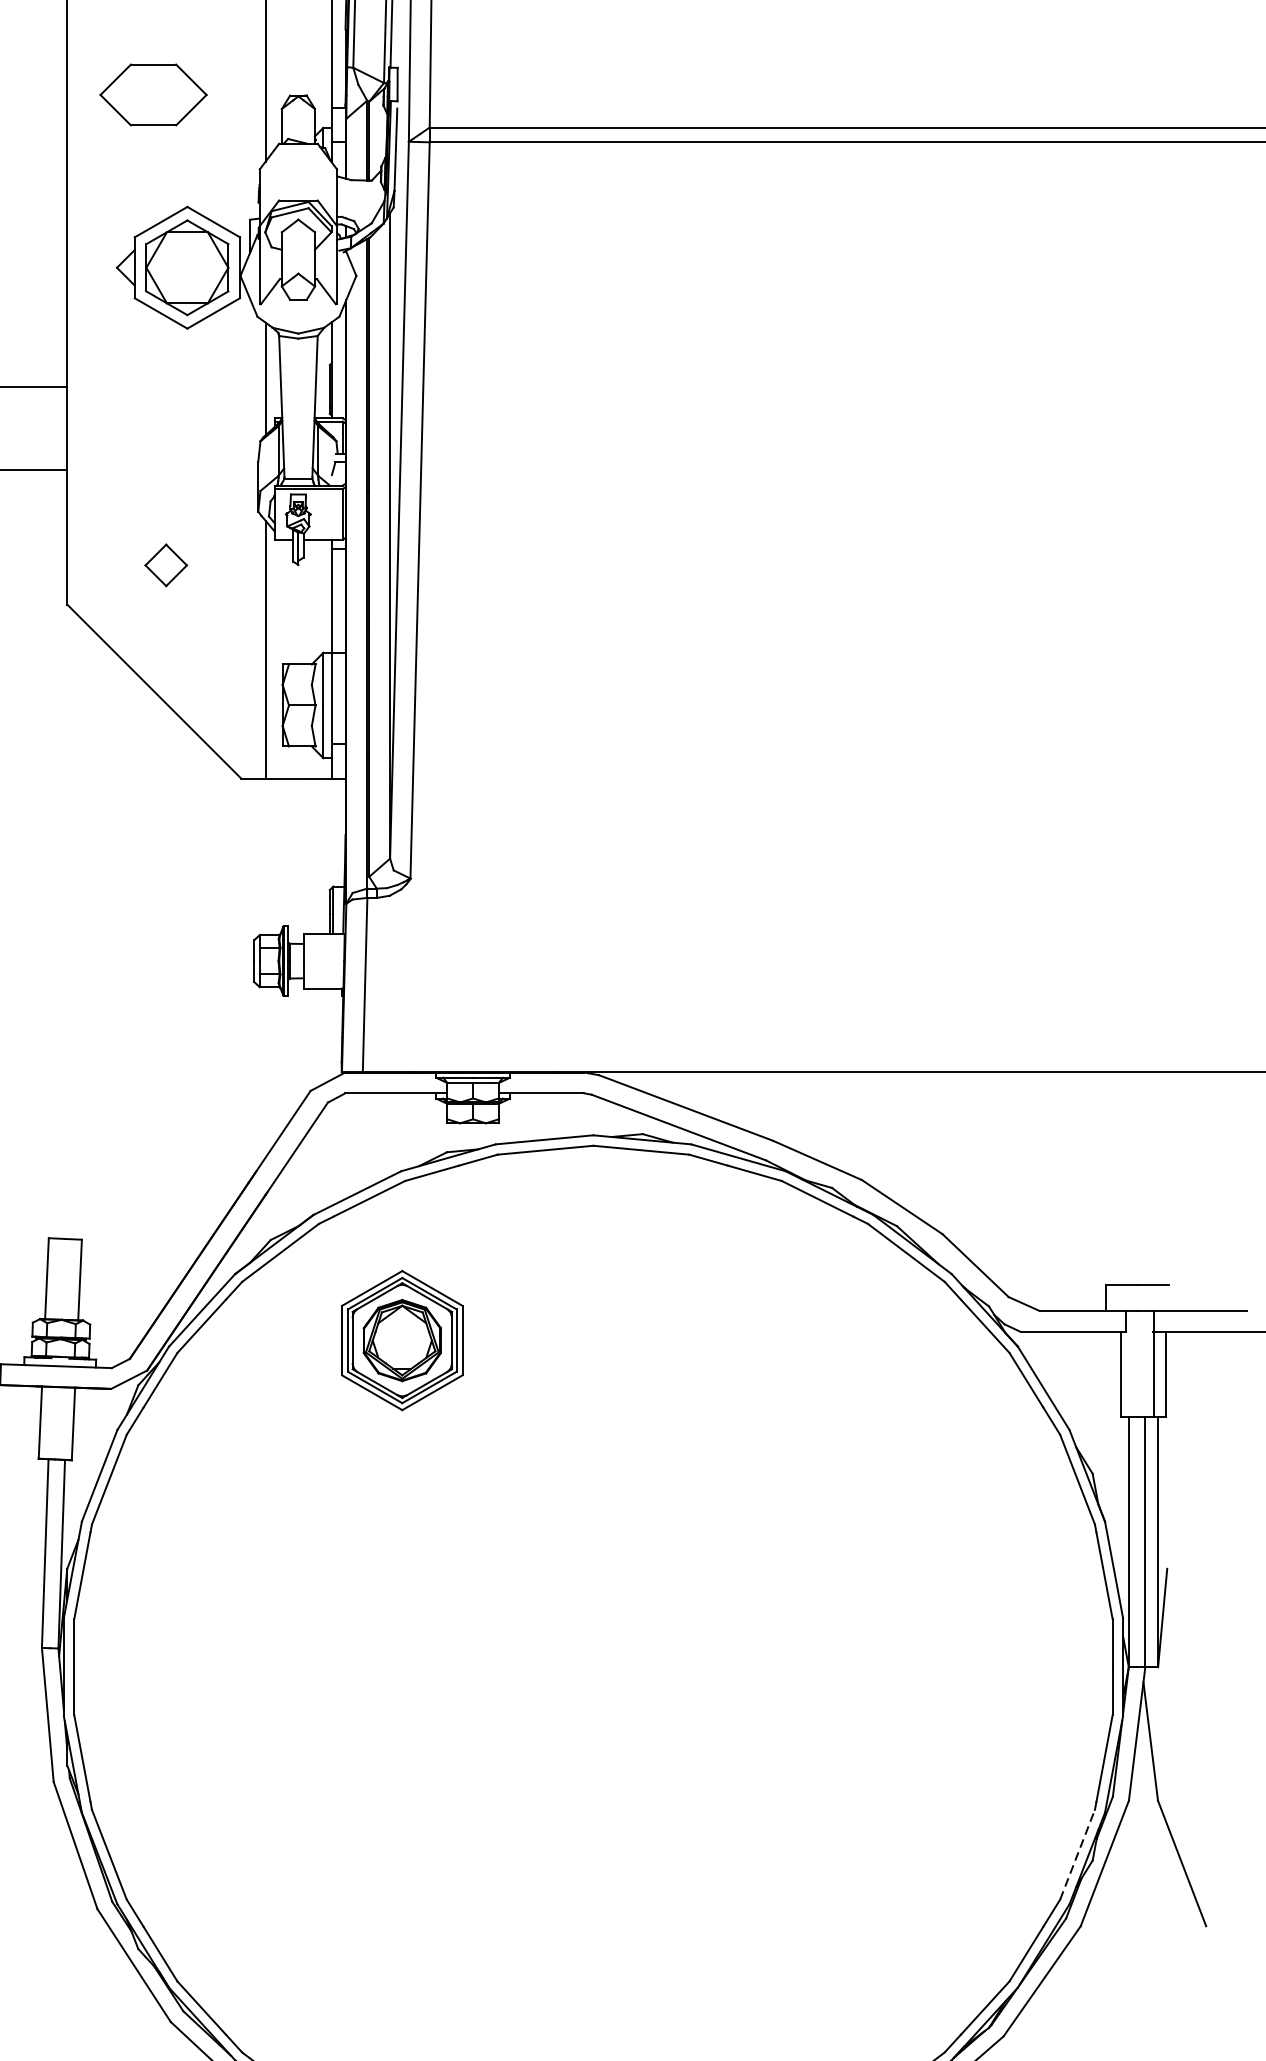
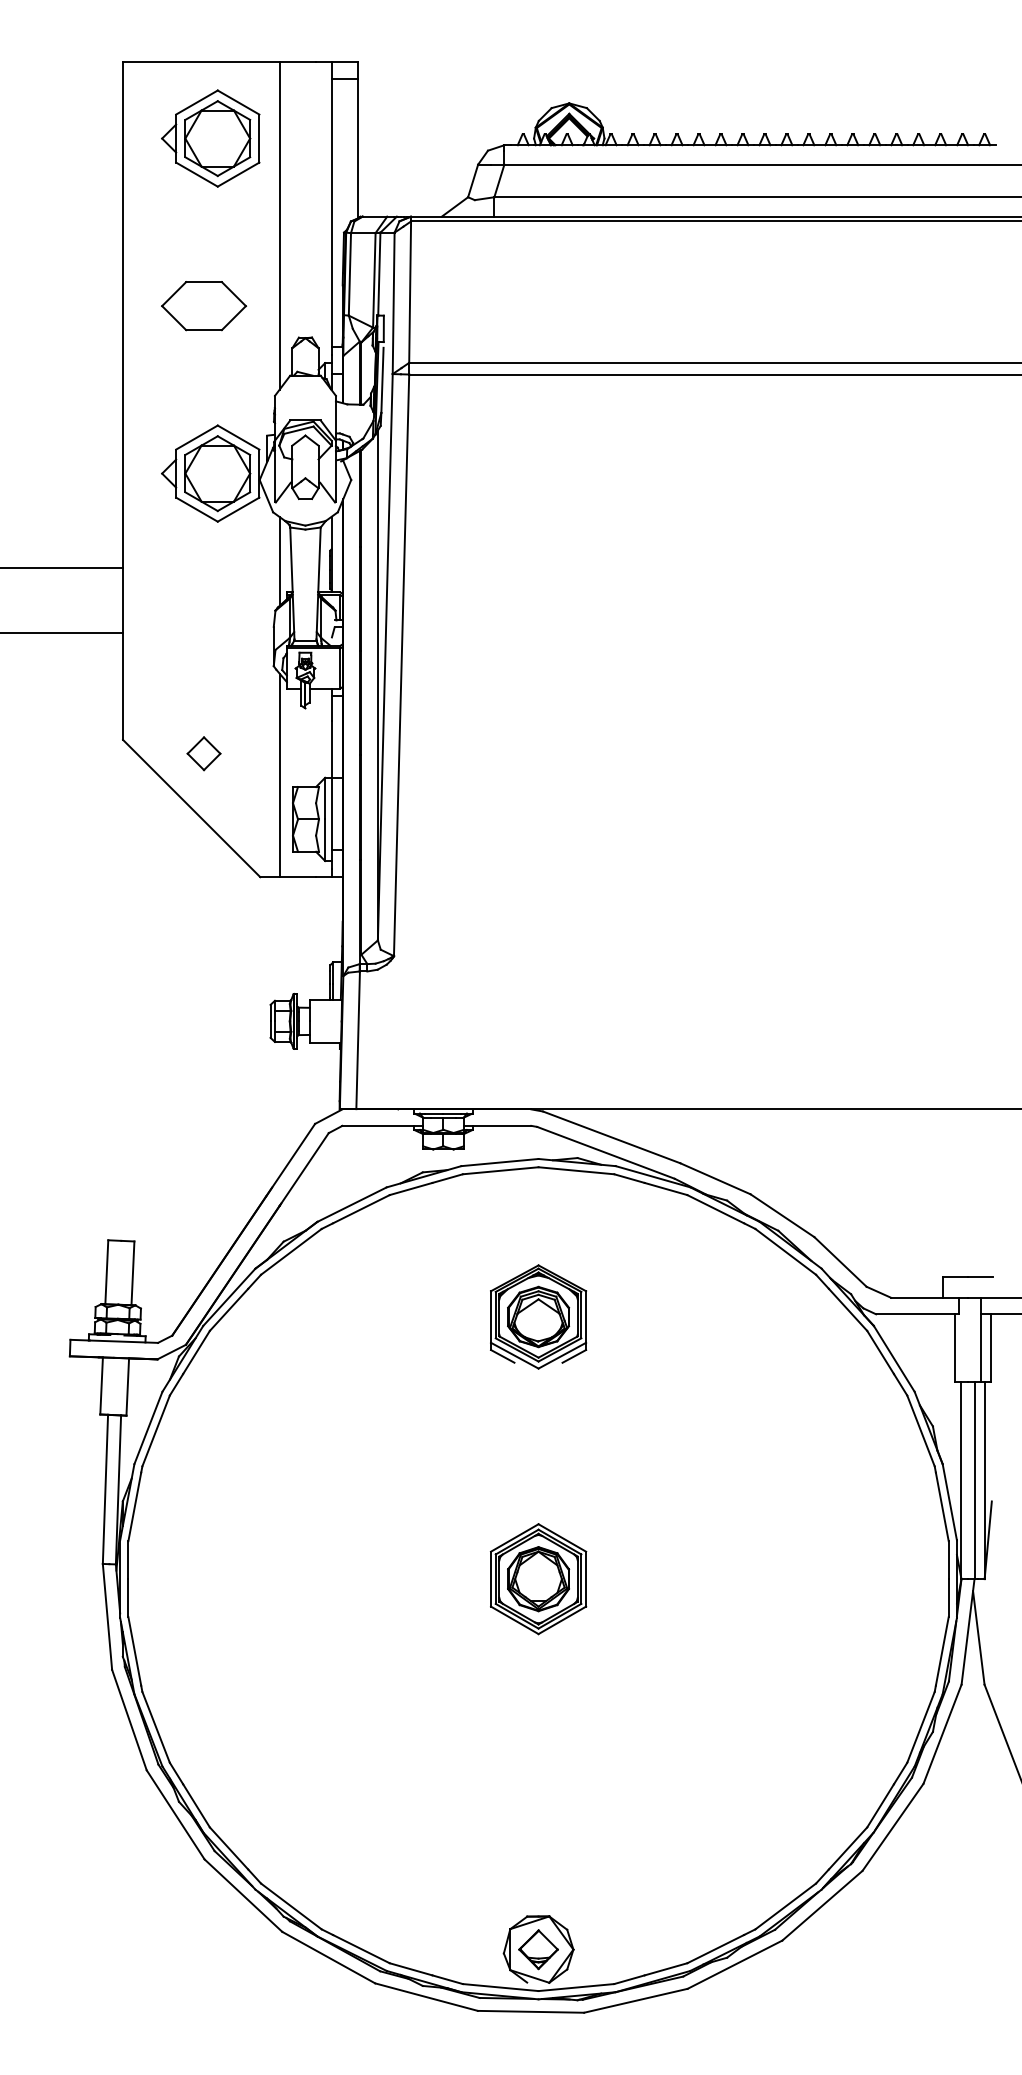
part: (154, 95) -> (204, 306), moved
part: (165, 565) -> (203, 753), moved
part: (593, 1334) -> (538, 1316), added
part: (402, 1341) -> (538, 1579), moved
line: (1078, 1853) -> (921, 1726), dashed -> solid

